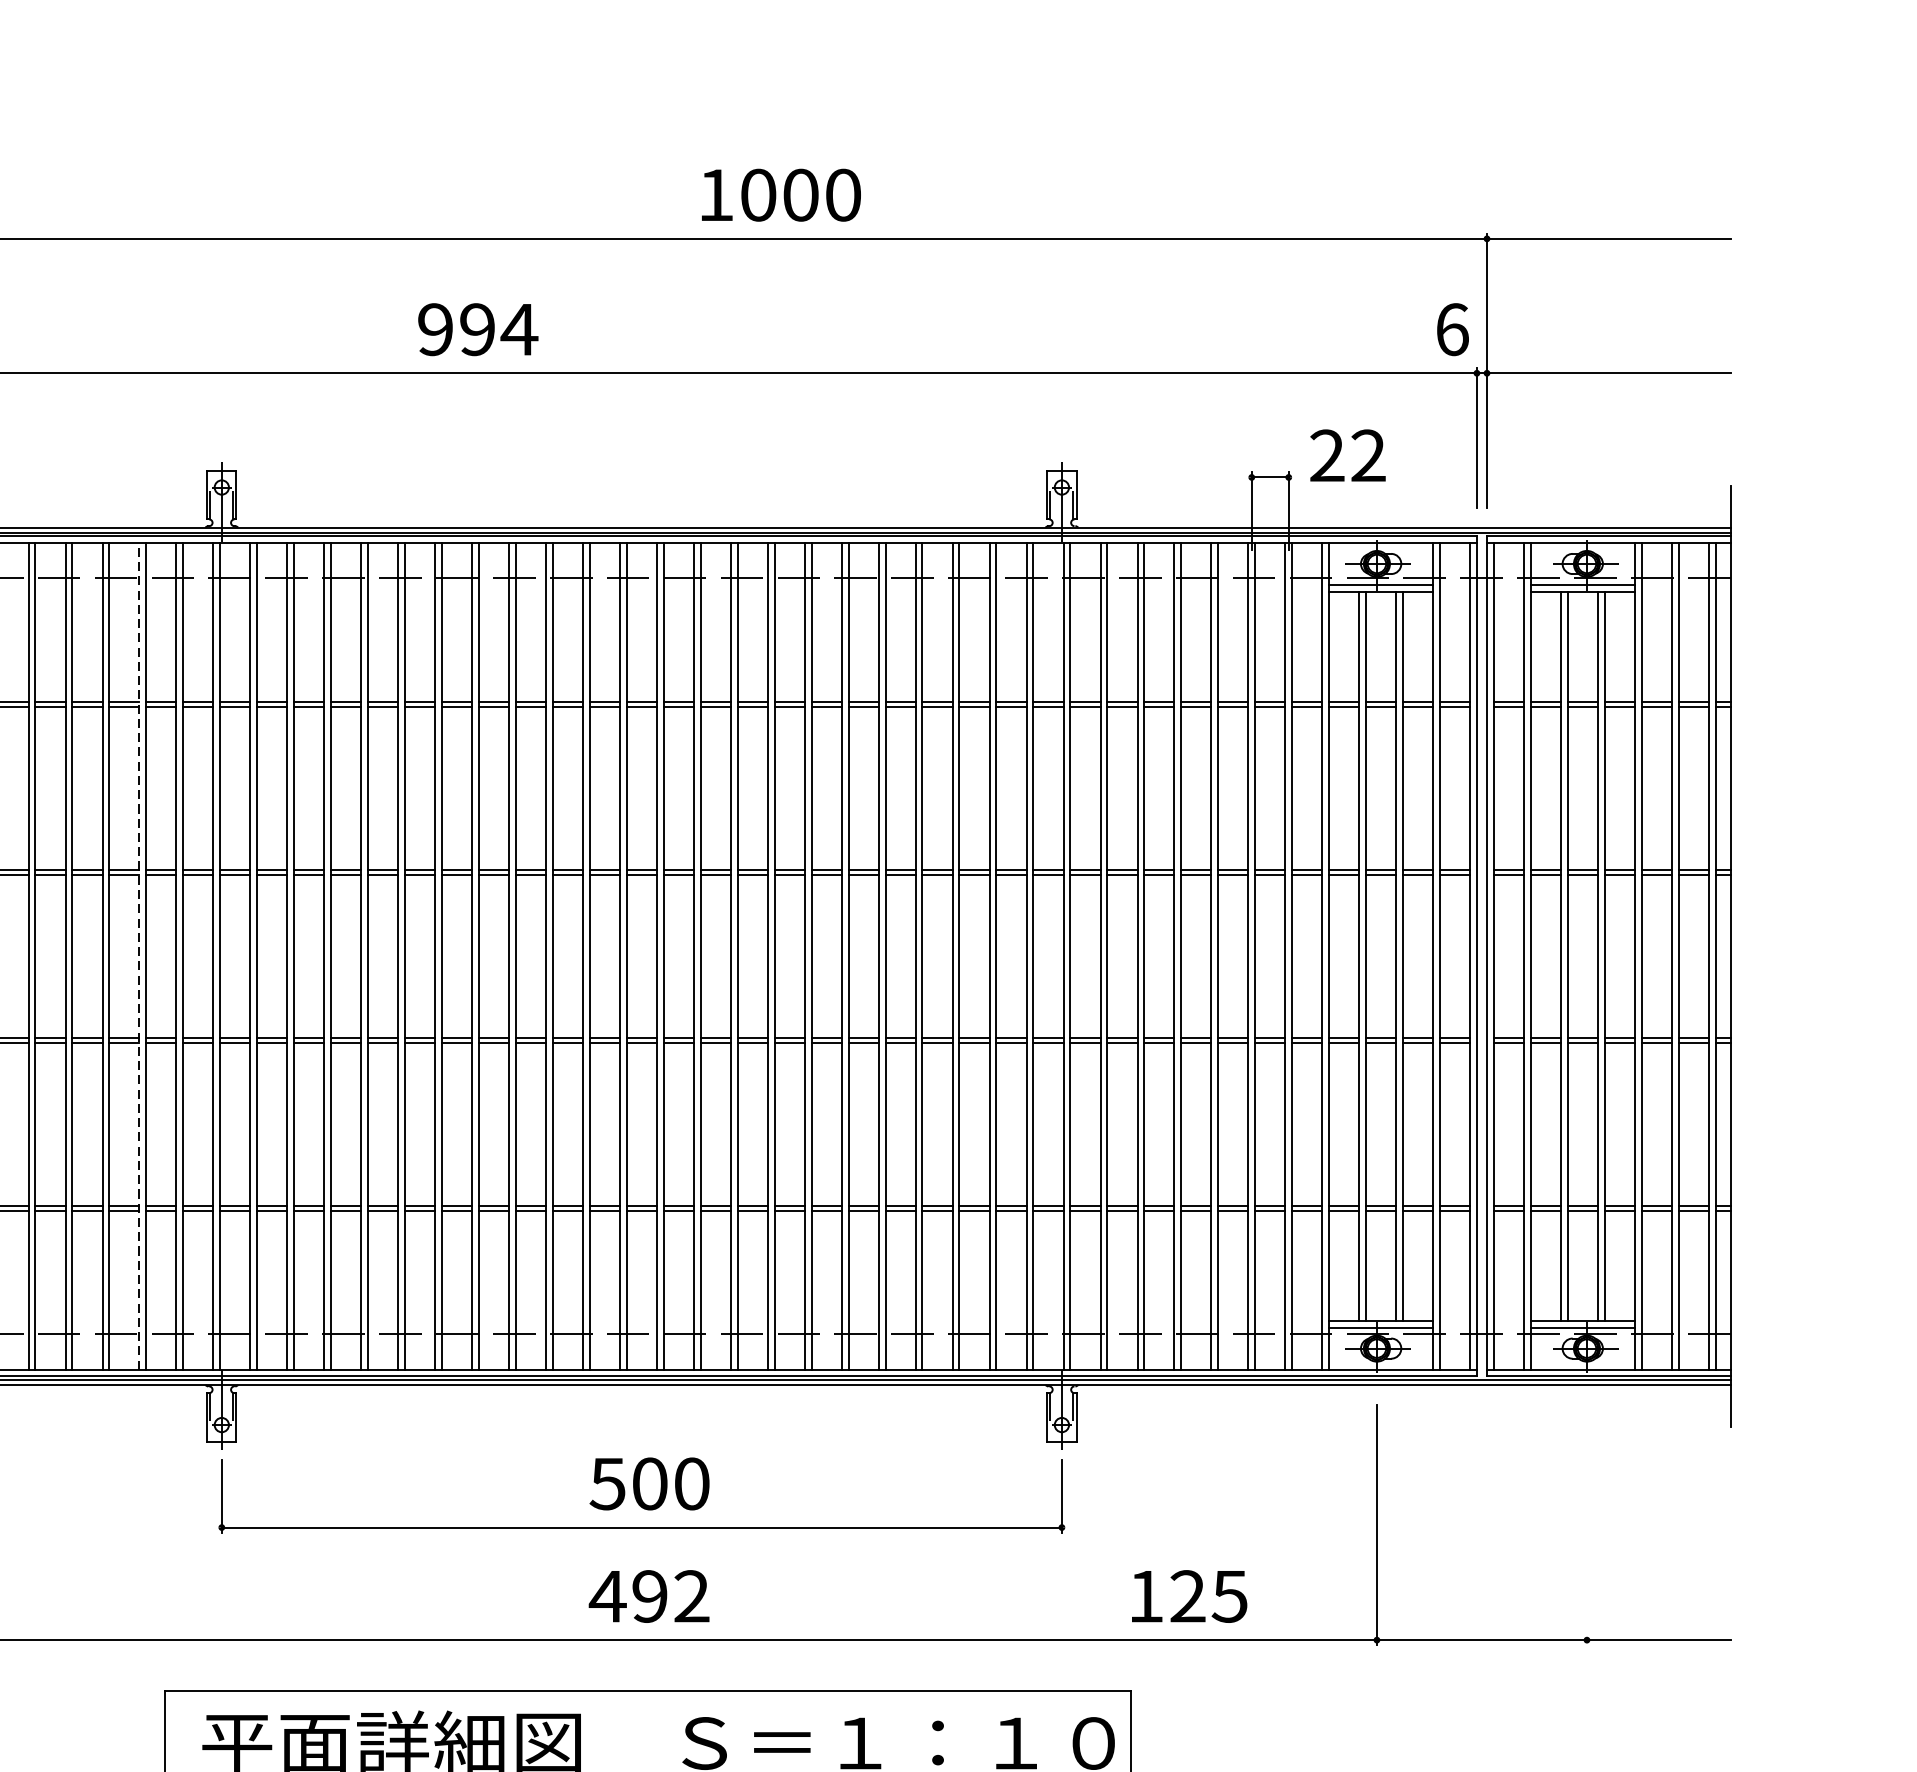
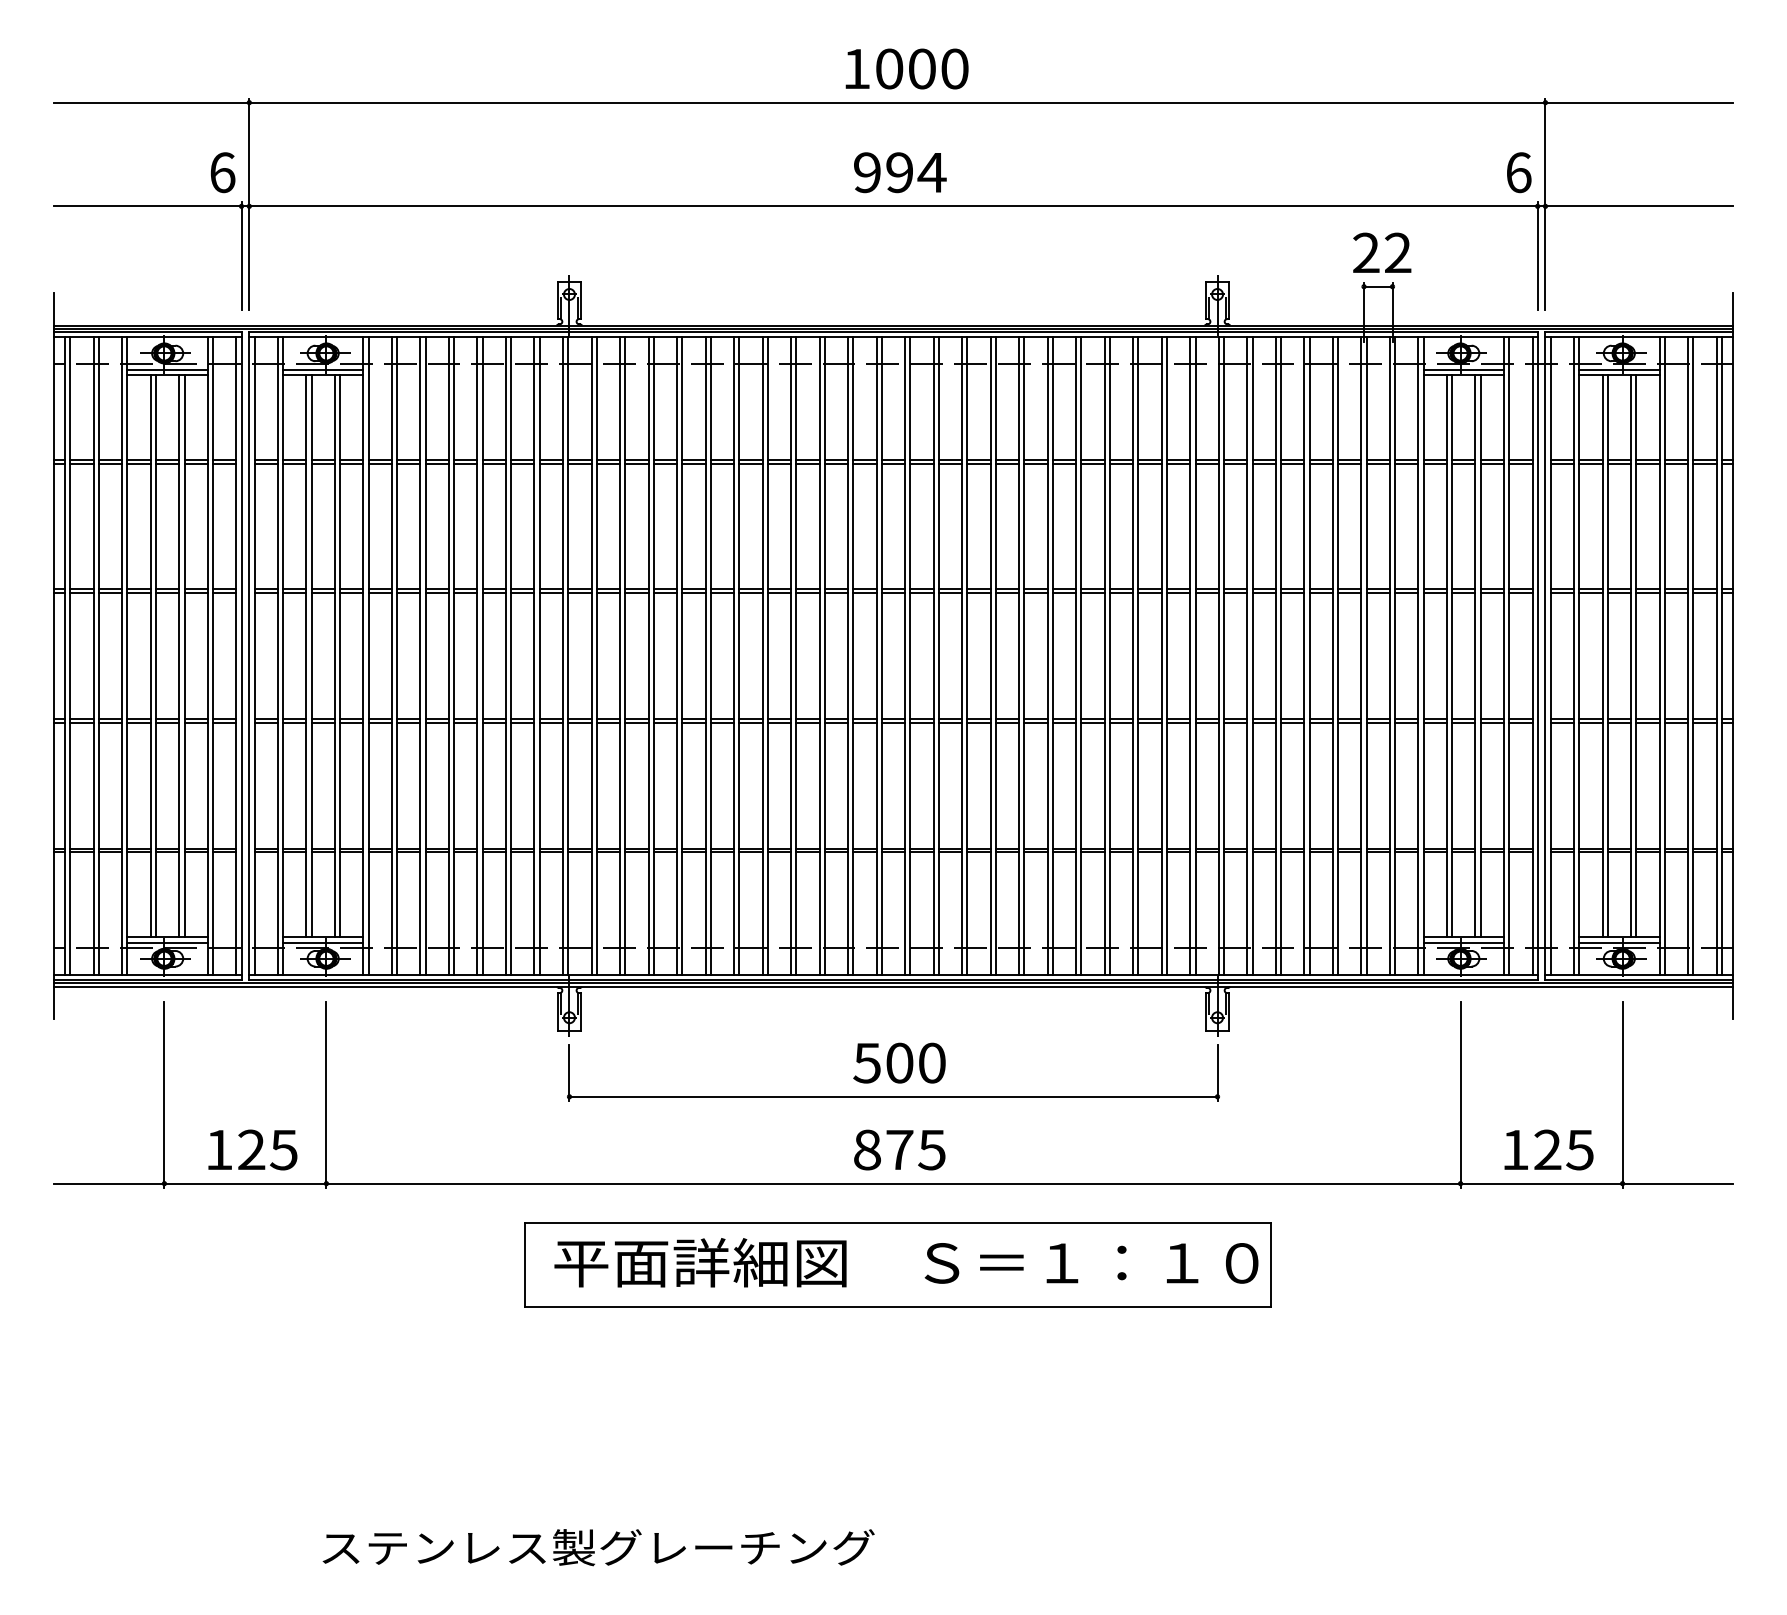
text: (780, 194) -> (906, 68), moved
text: (478, 329) -> (900, 172), moved
text: (1348, 455) -> (1382, 252), moved
line: (138, 956) -> (505, 656), dashed -> solid
line: (1586, 1524) -> (1622, 1094), added
text: (648, 1595) -> (898, 1149), 492 -> 875
text: (1188, 1595) -> (1548, 1149), moved

